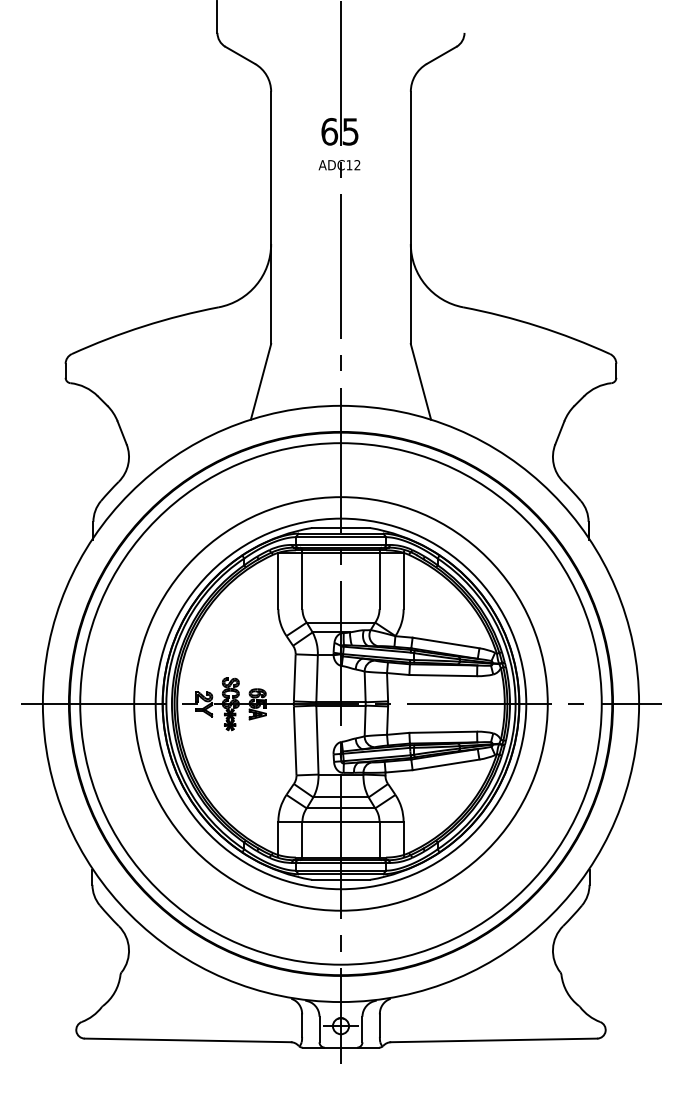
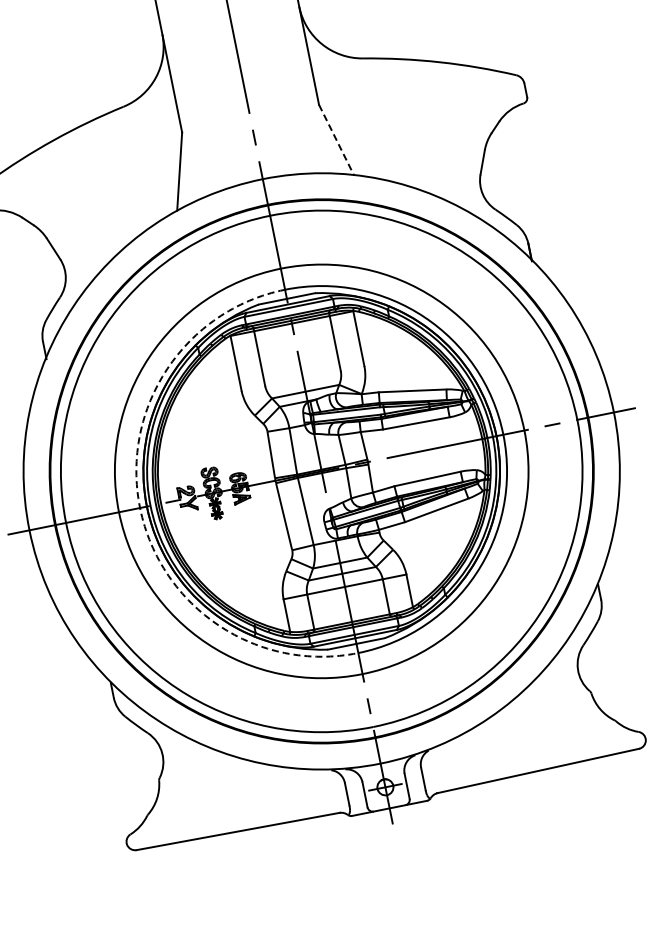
line: (421, 382) -> (337, 140), solid -> dashed
arc: (155, 703) -> (139, 507), solid -> dashed

